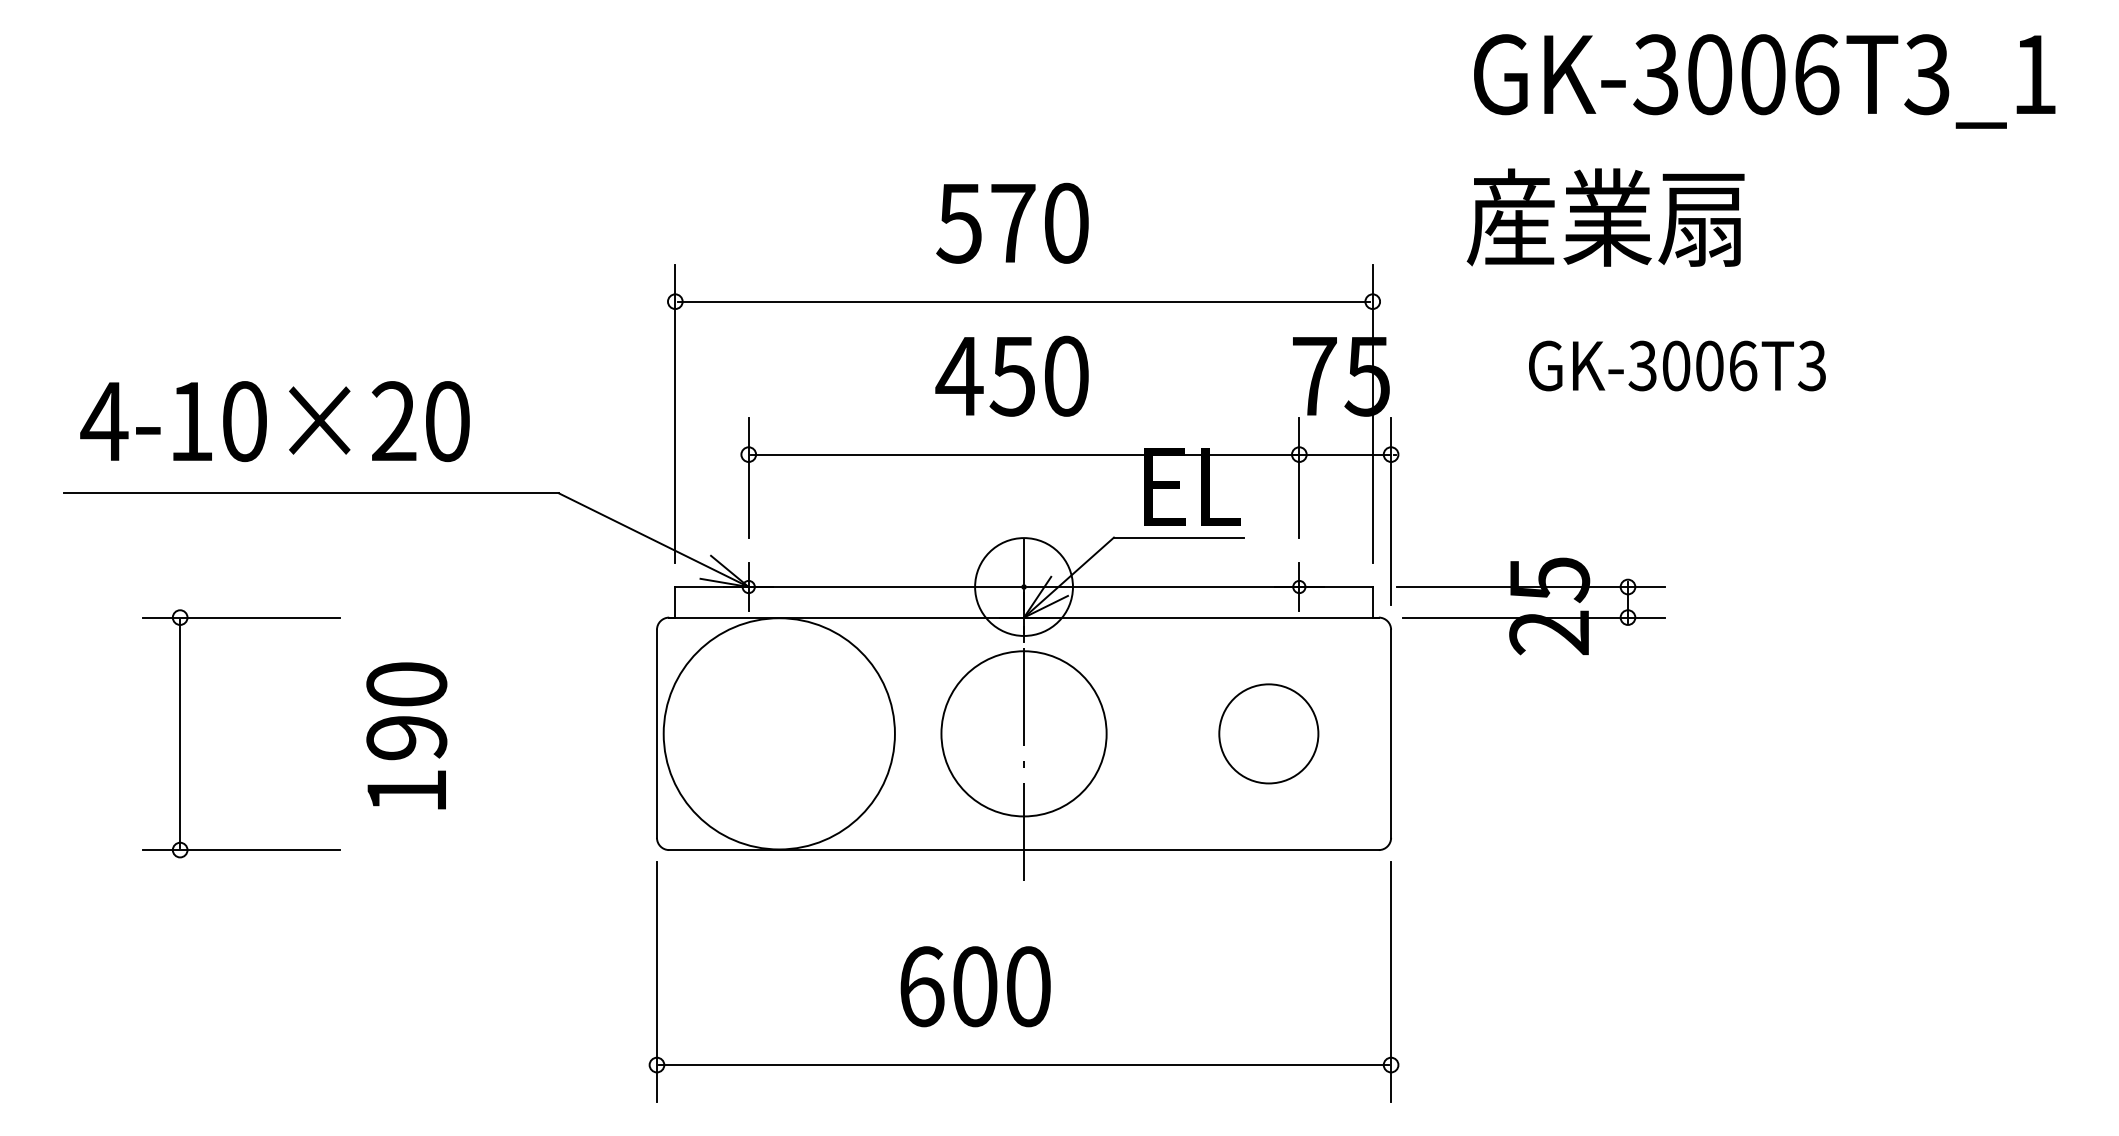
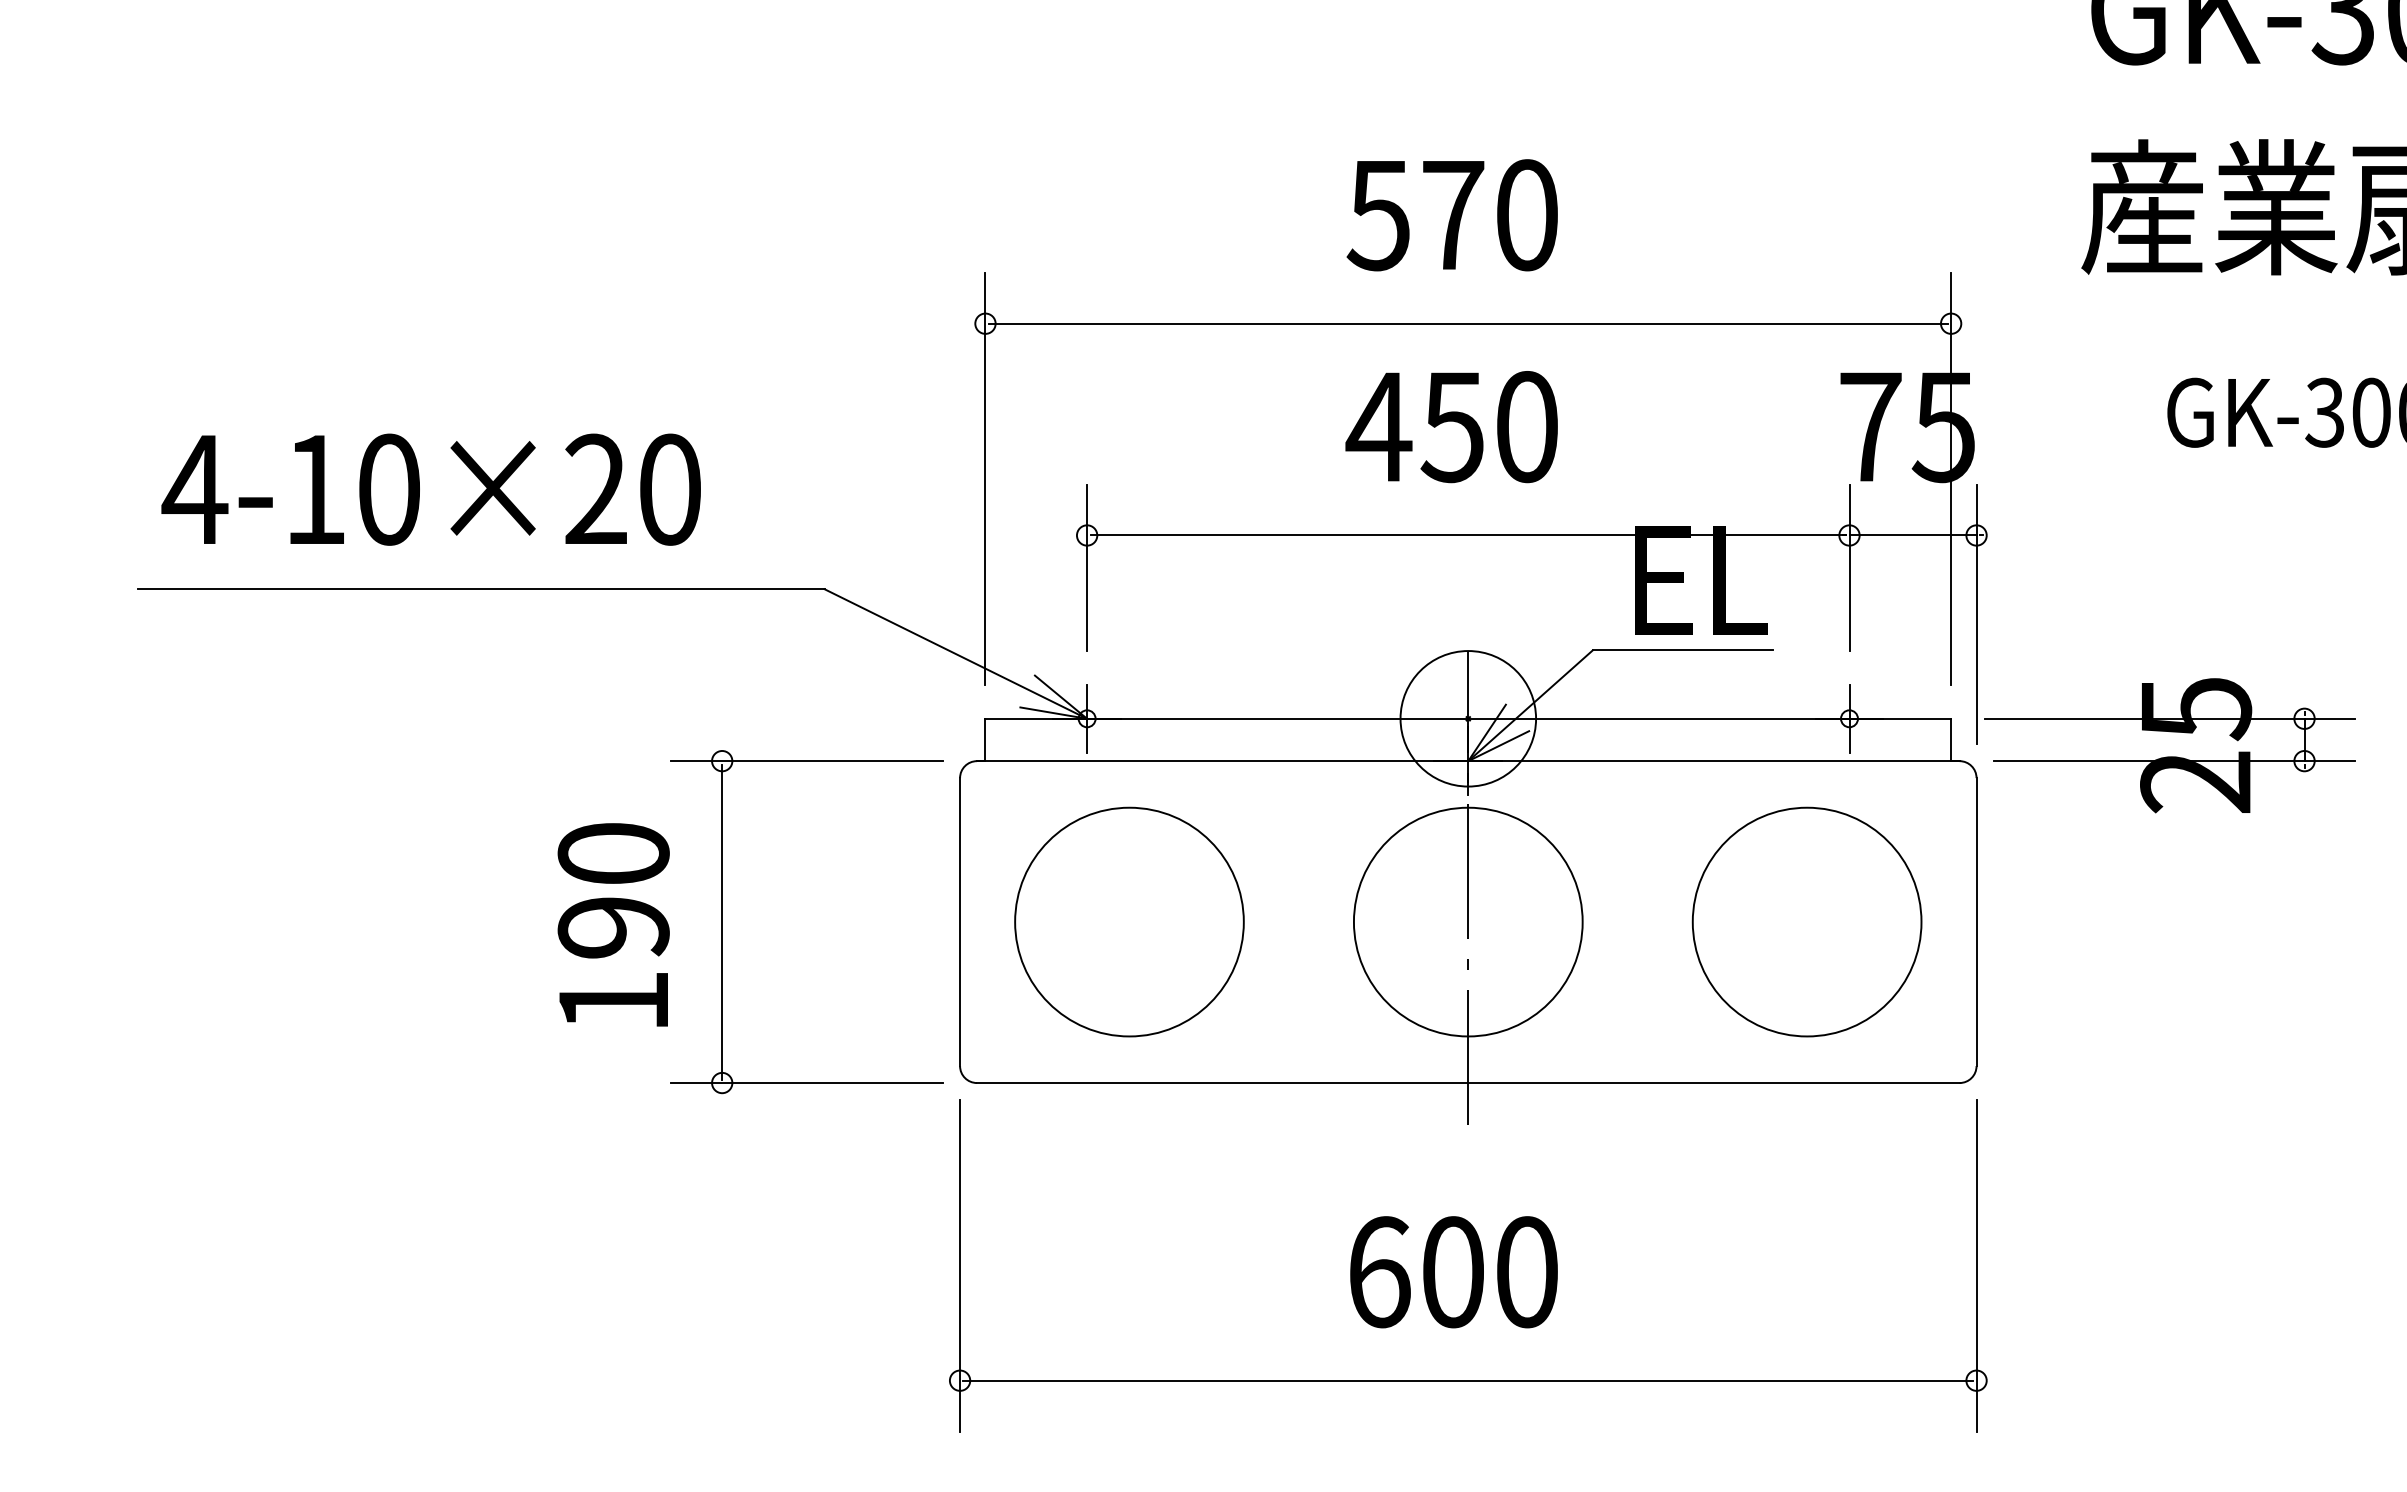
part: (180, 733) -> (722, 921), moved
circle: (778, 733) -> (1128, 921), size x0.71
circle: (1268, 733) -> (1806, 921), size x1.67
text: (975, 986) -> (1453, 1271), moved

